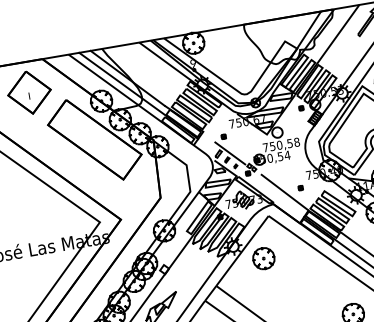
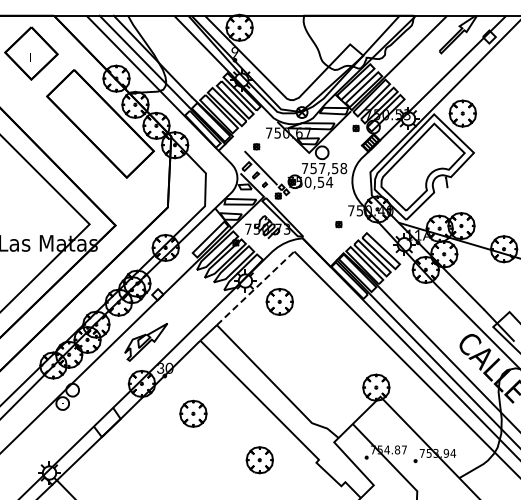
text: (279, 145) -> (322, 168), 750,58 -> 757,58
line: (284, 192) -> (318, 226), removed
line: (243, 250) -> (256, 287), solid -> dashed

